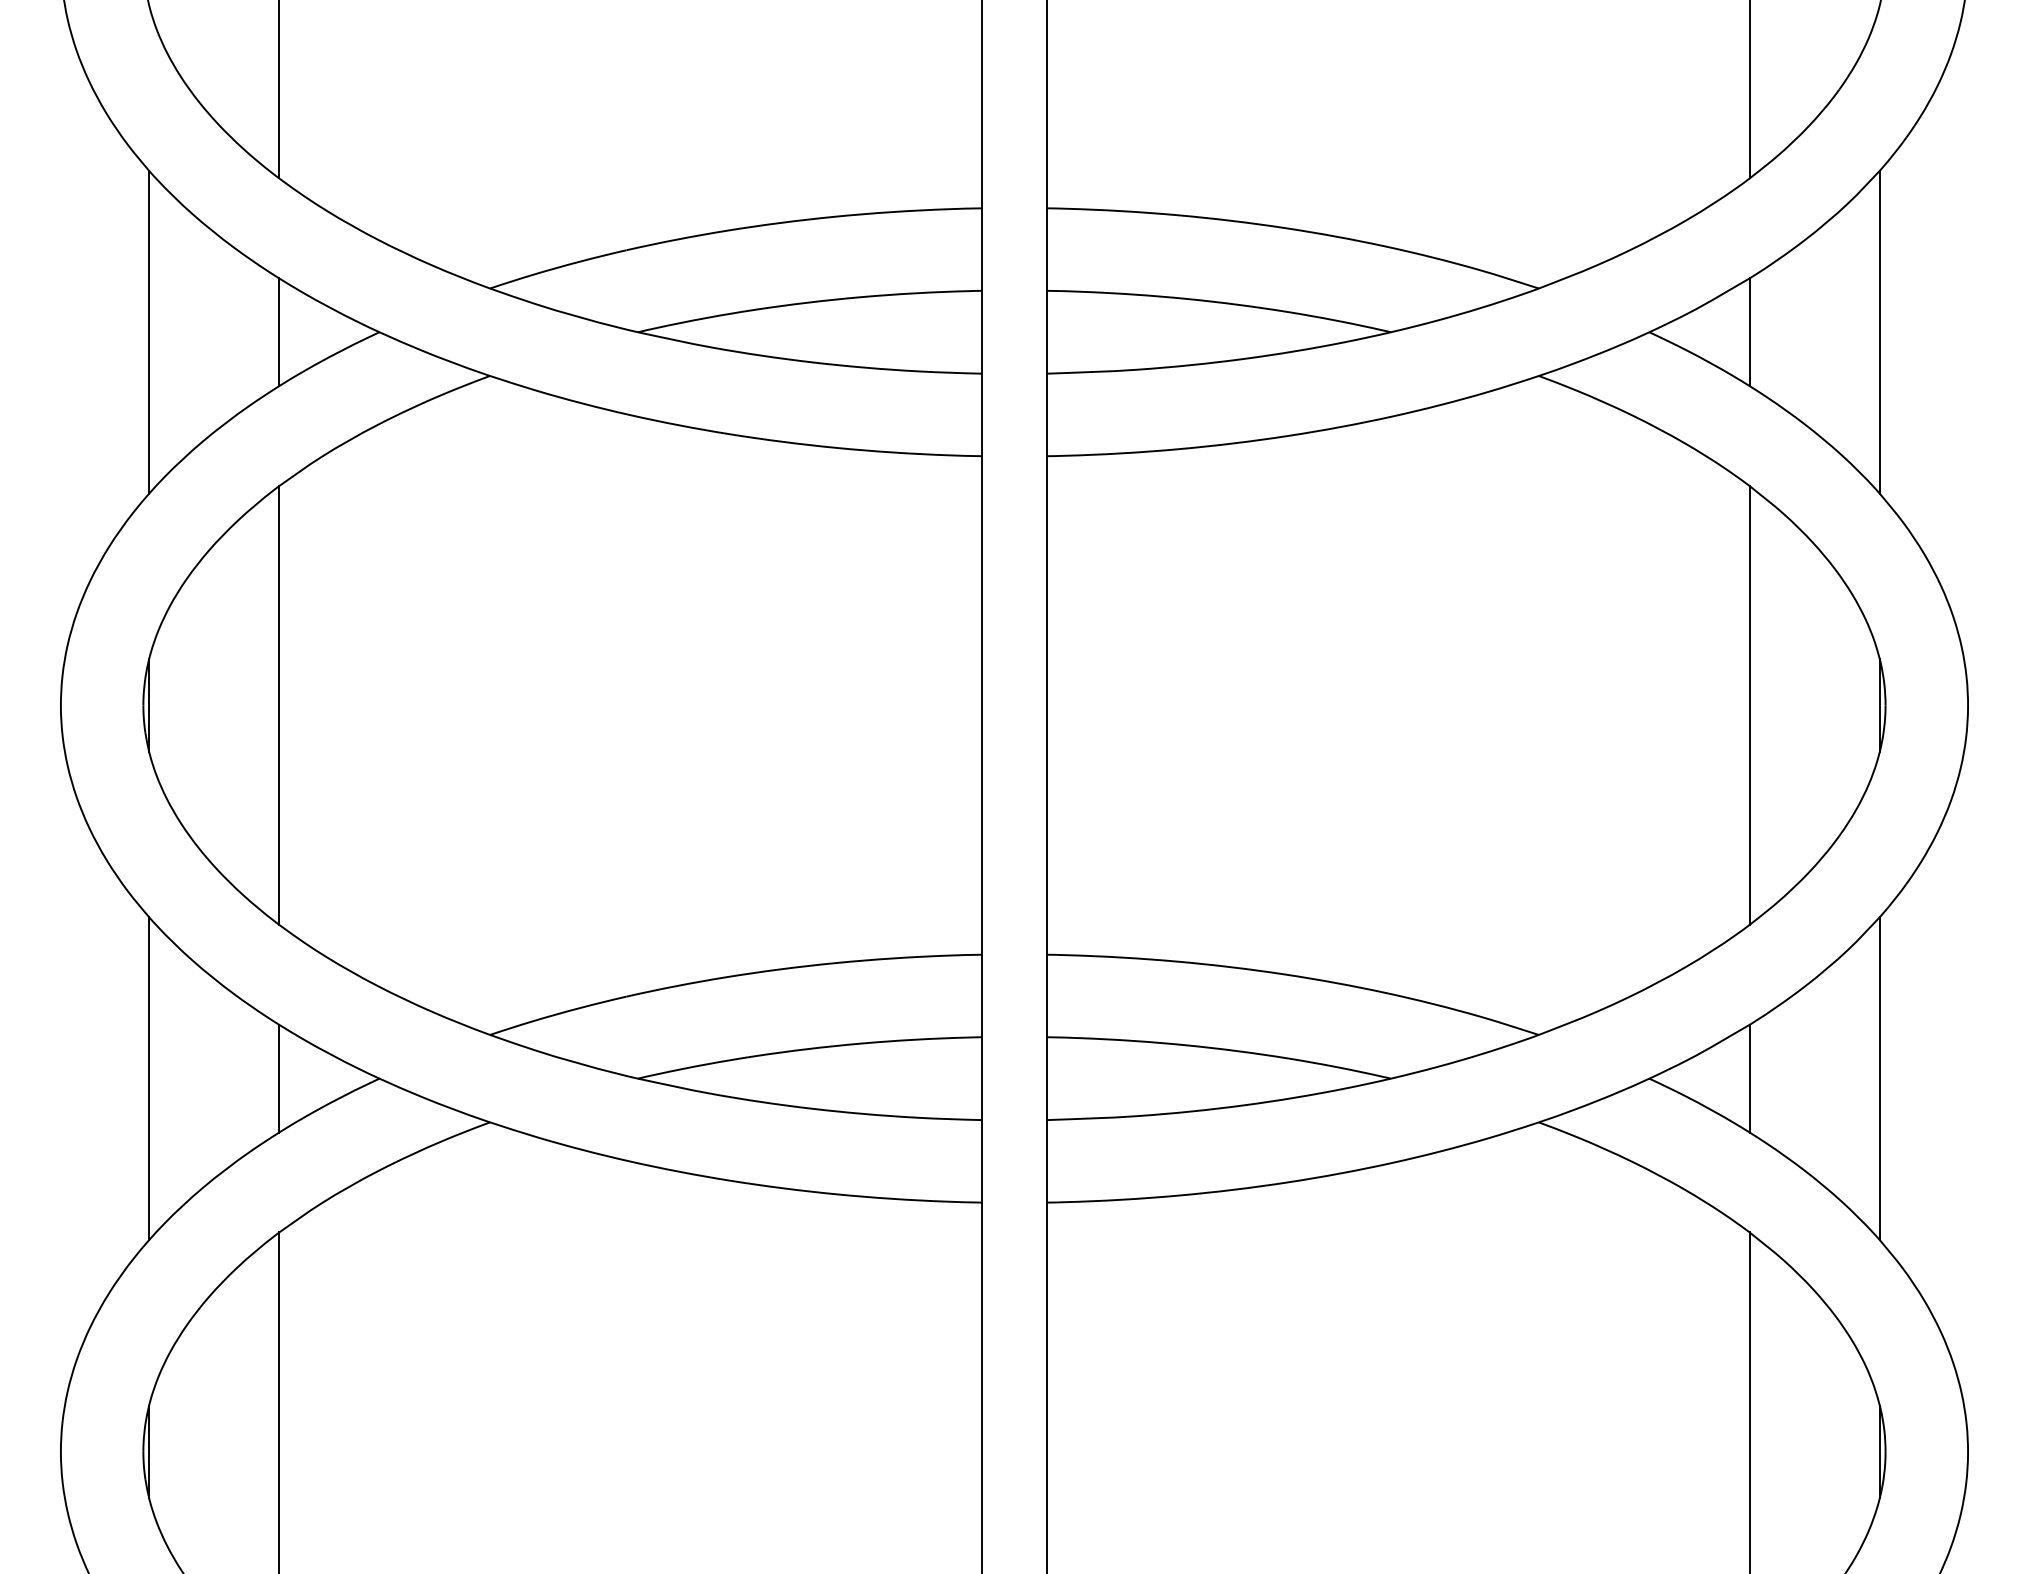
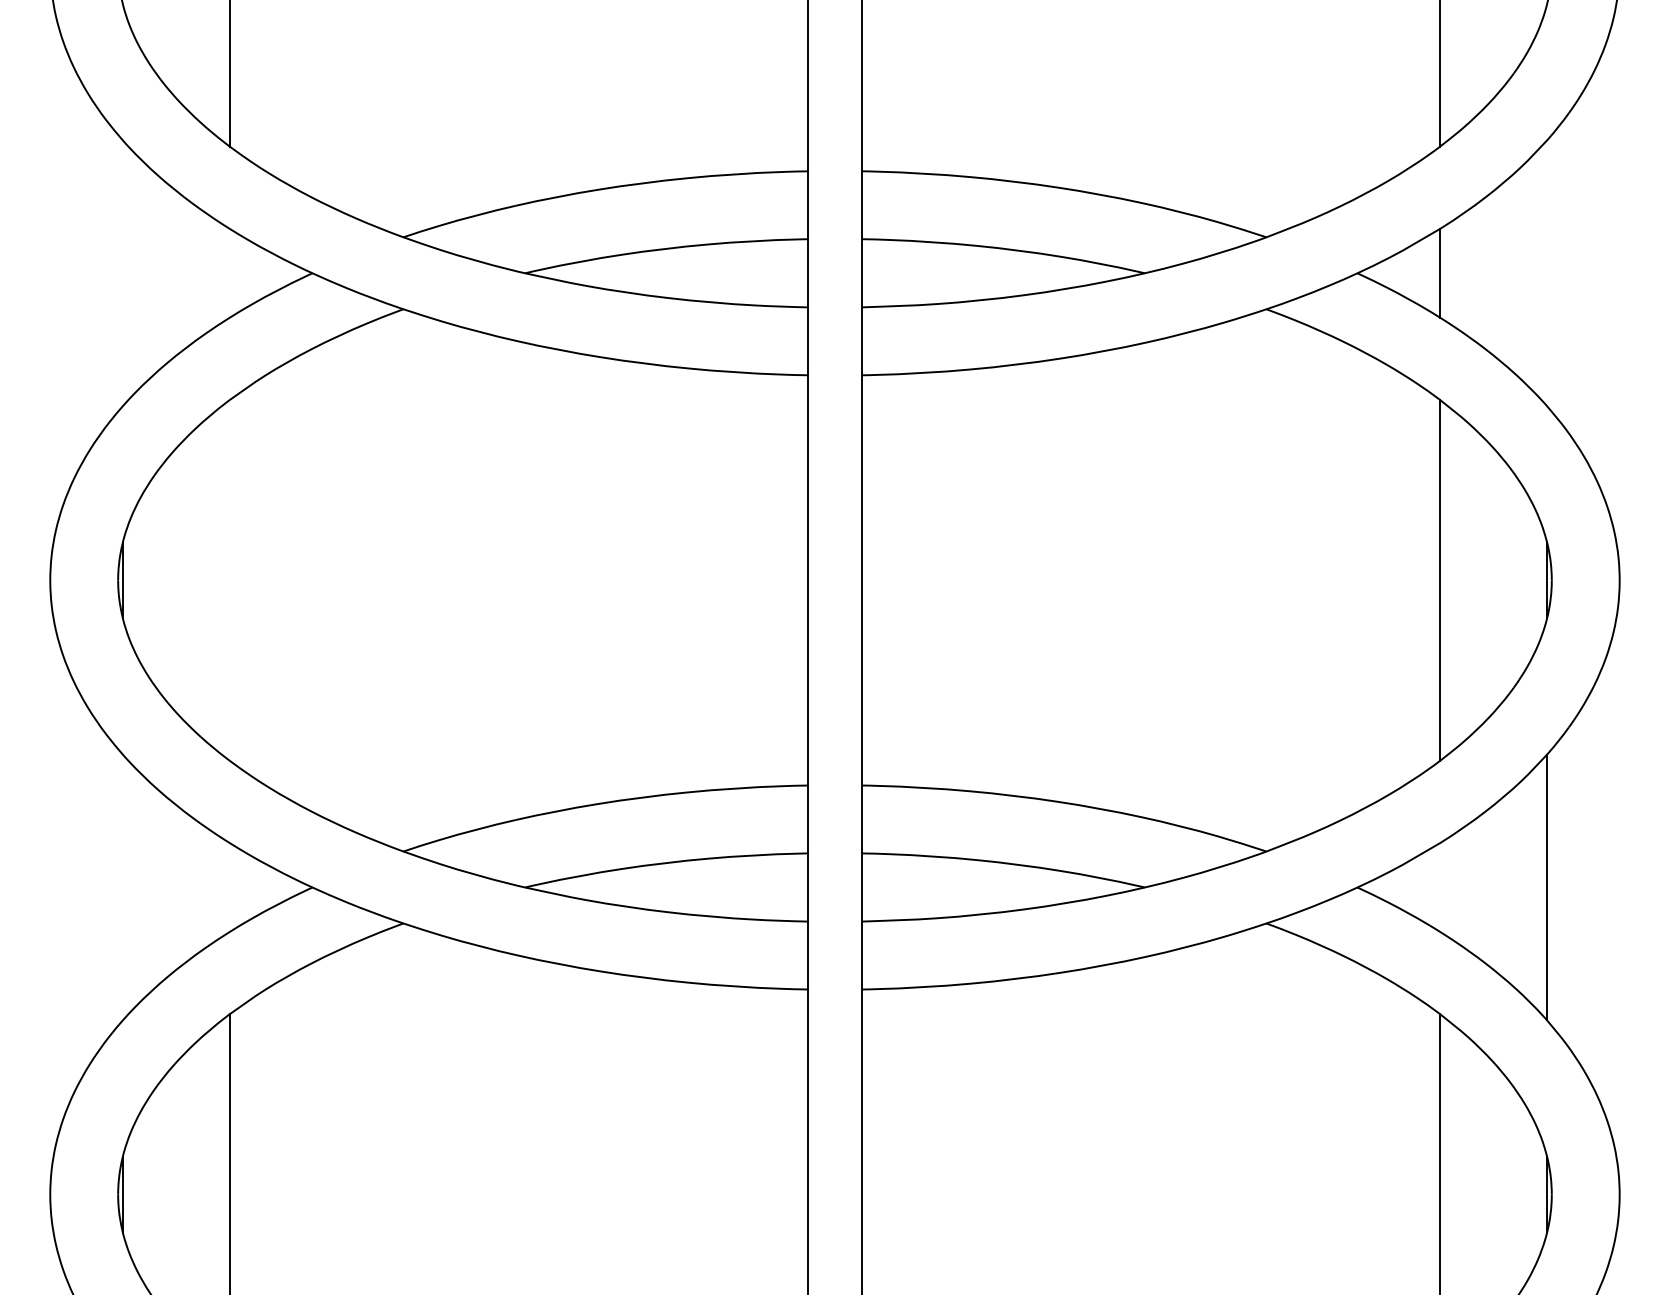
line: (149, 331) -> (123, 272), removed
line: (1879, 331) -> (1546, 272), removed
line: (279, 332) -> (230, 273), removed
line: (279, 705) -> (230, 580), removed
line: (149, 1078) -> (123, 887), removed
line: (279, 1078) -> (230, 887), removed
line: (1749, 1078) -> (1439, 887), removed

